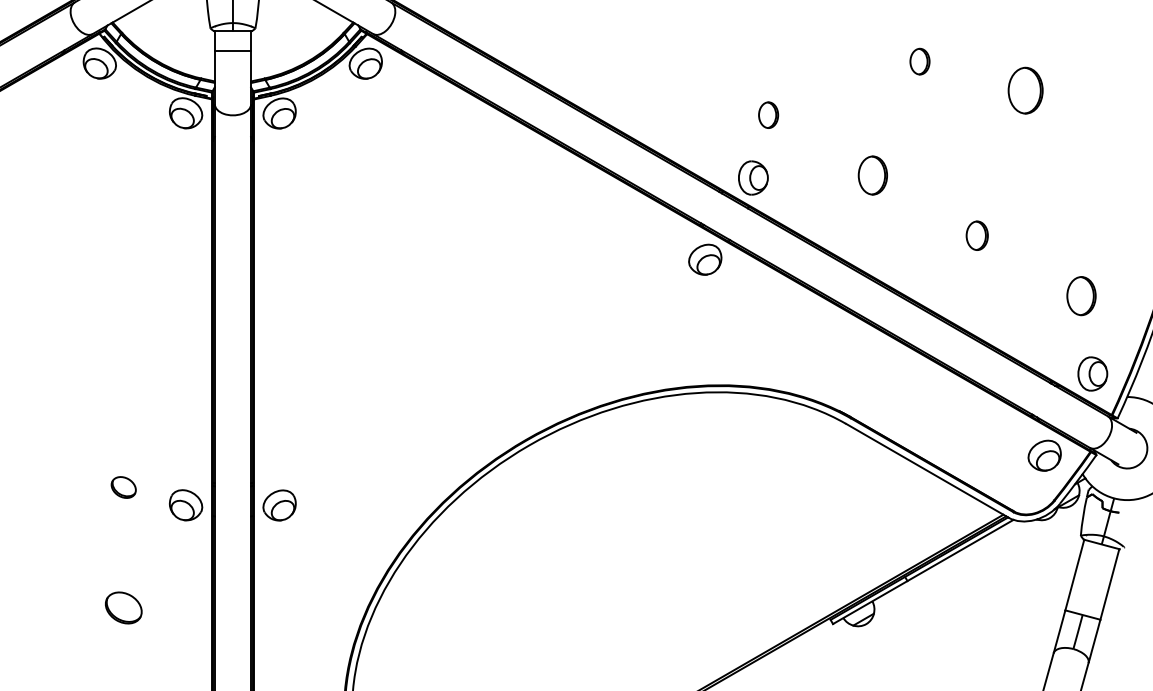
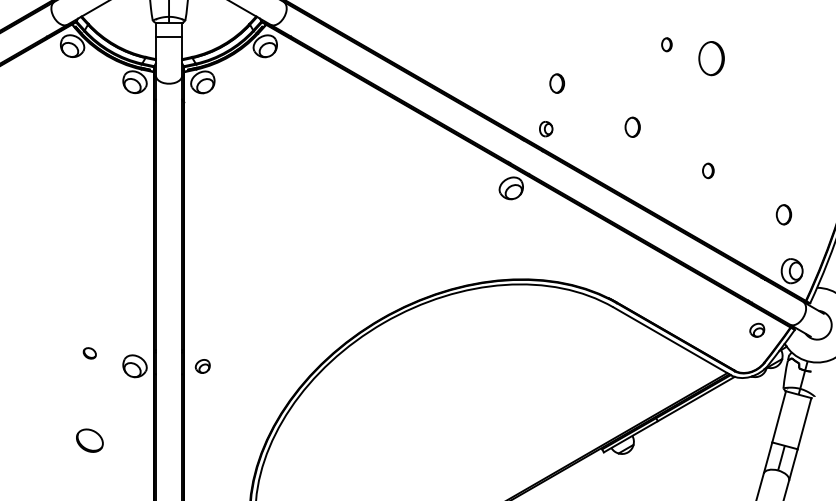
part: (919, 61) -> (666, 44), size x0.7
part: (1025, 90) -> (711, 58), moved
part: (872, 175) -> (632, 127), size x0.7
part: (753, 177) -> (546, 128), size x0.6
part: (976, 235) -> (707, 170), size x0.7
part: (1081, 296) -> (783, 214), size x0.7
part: (1044, 455) -> (757, 330), size x0.6
part: (123, 487) -> (89, 353), size x0.7
part: (279, 505) -> (202, 366), size x0.6

